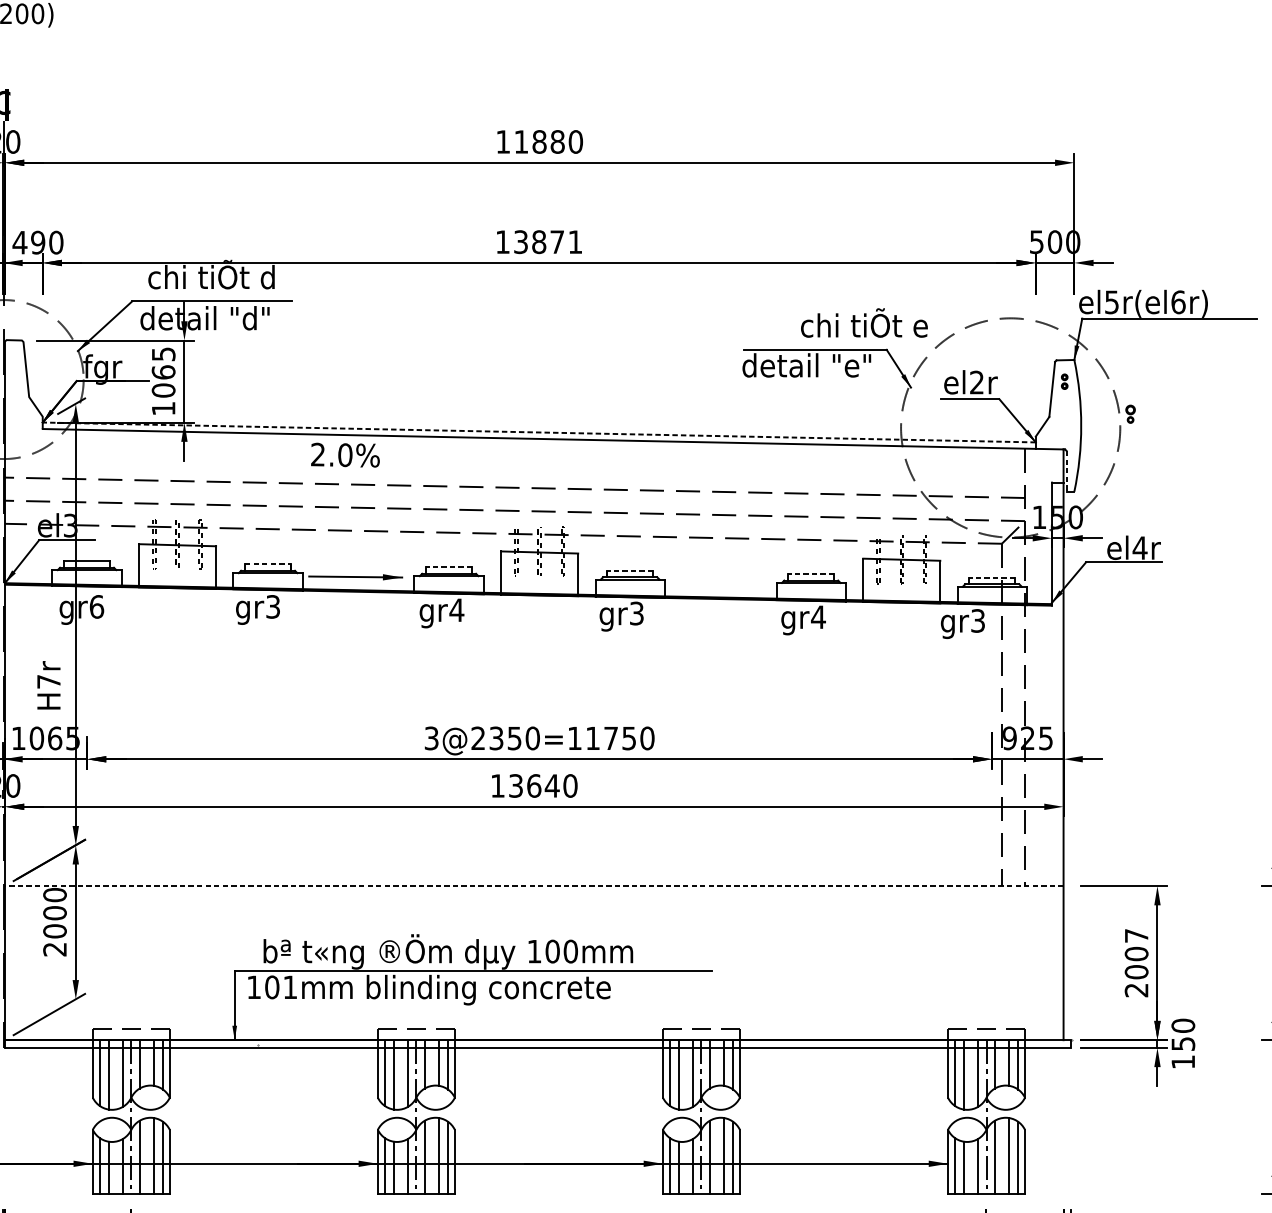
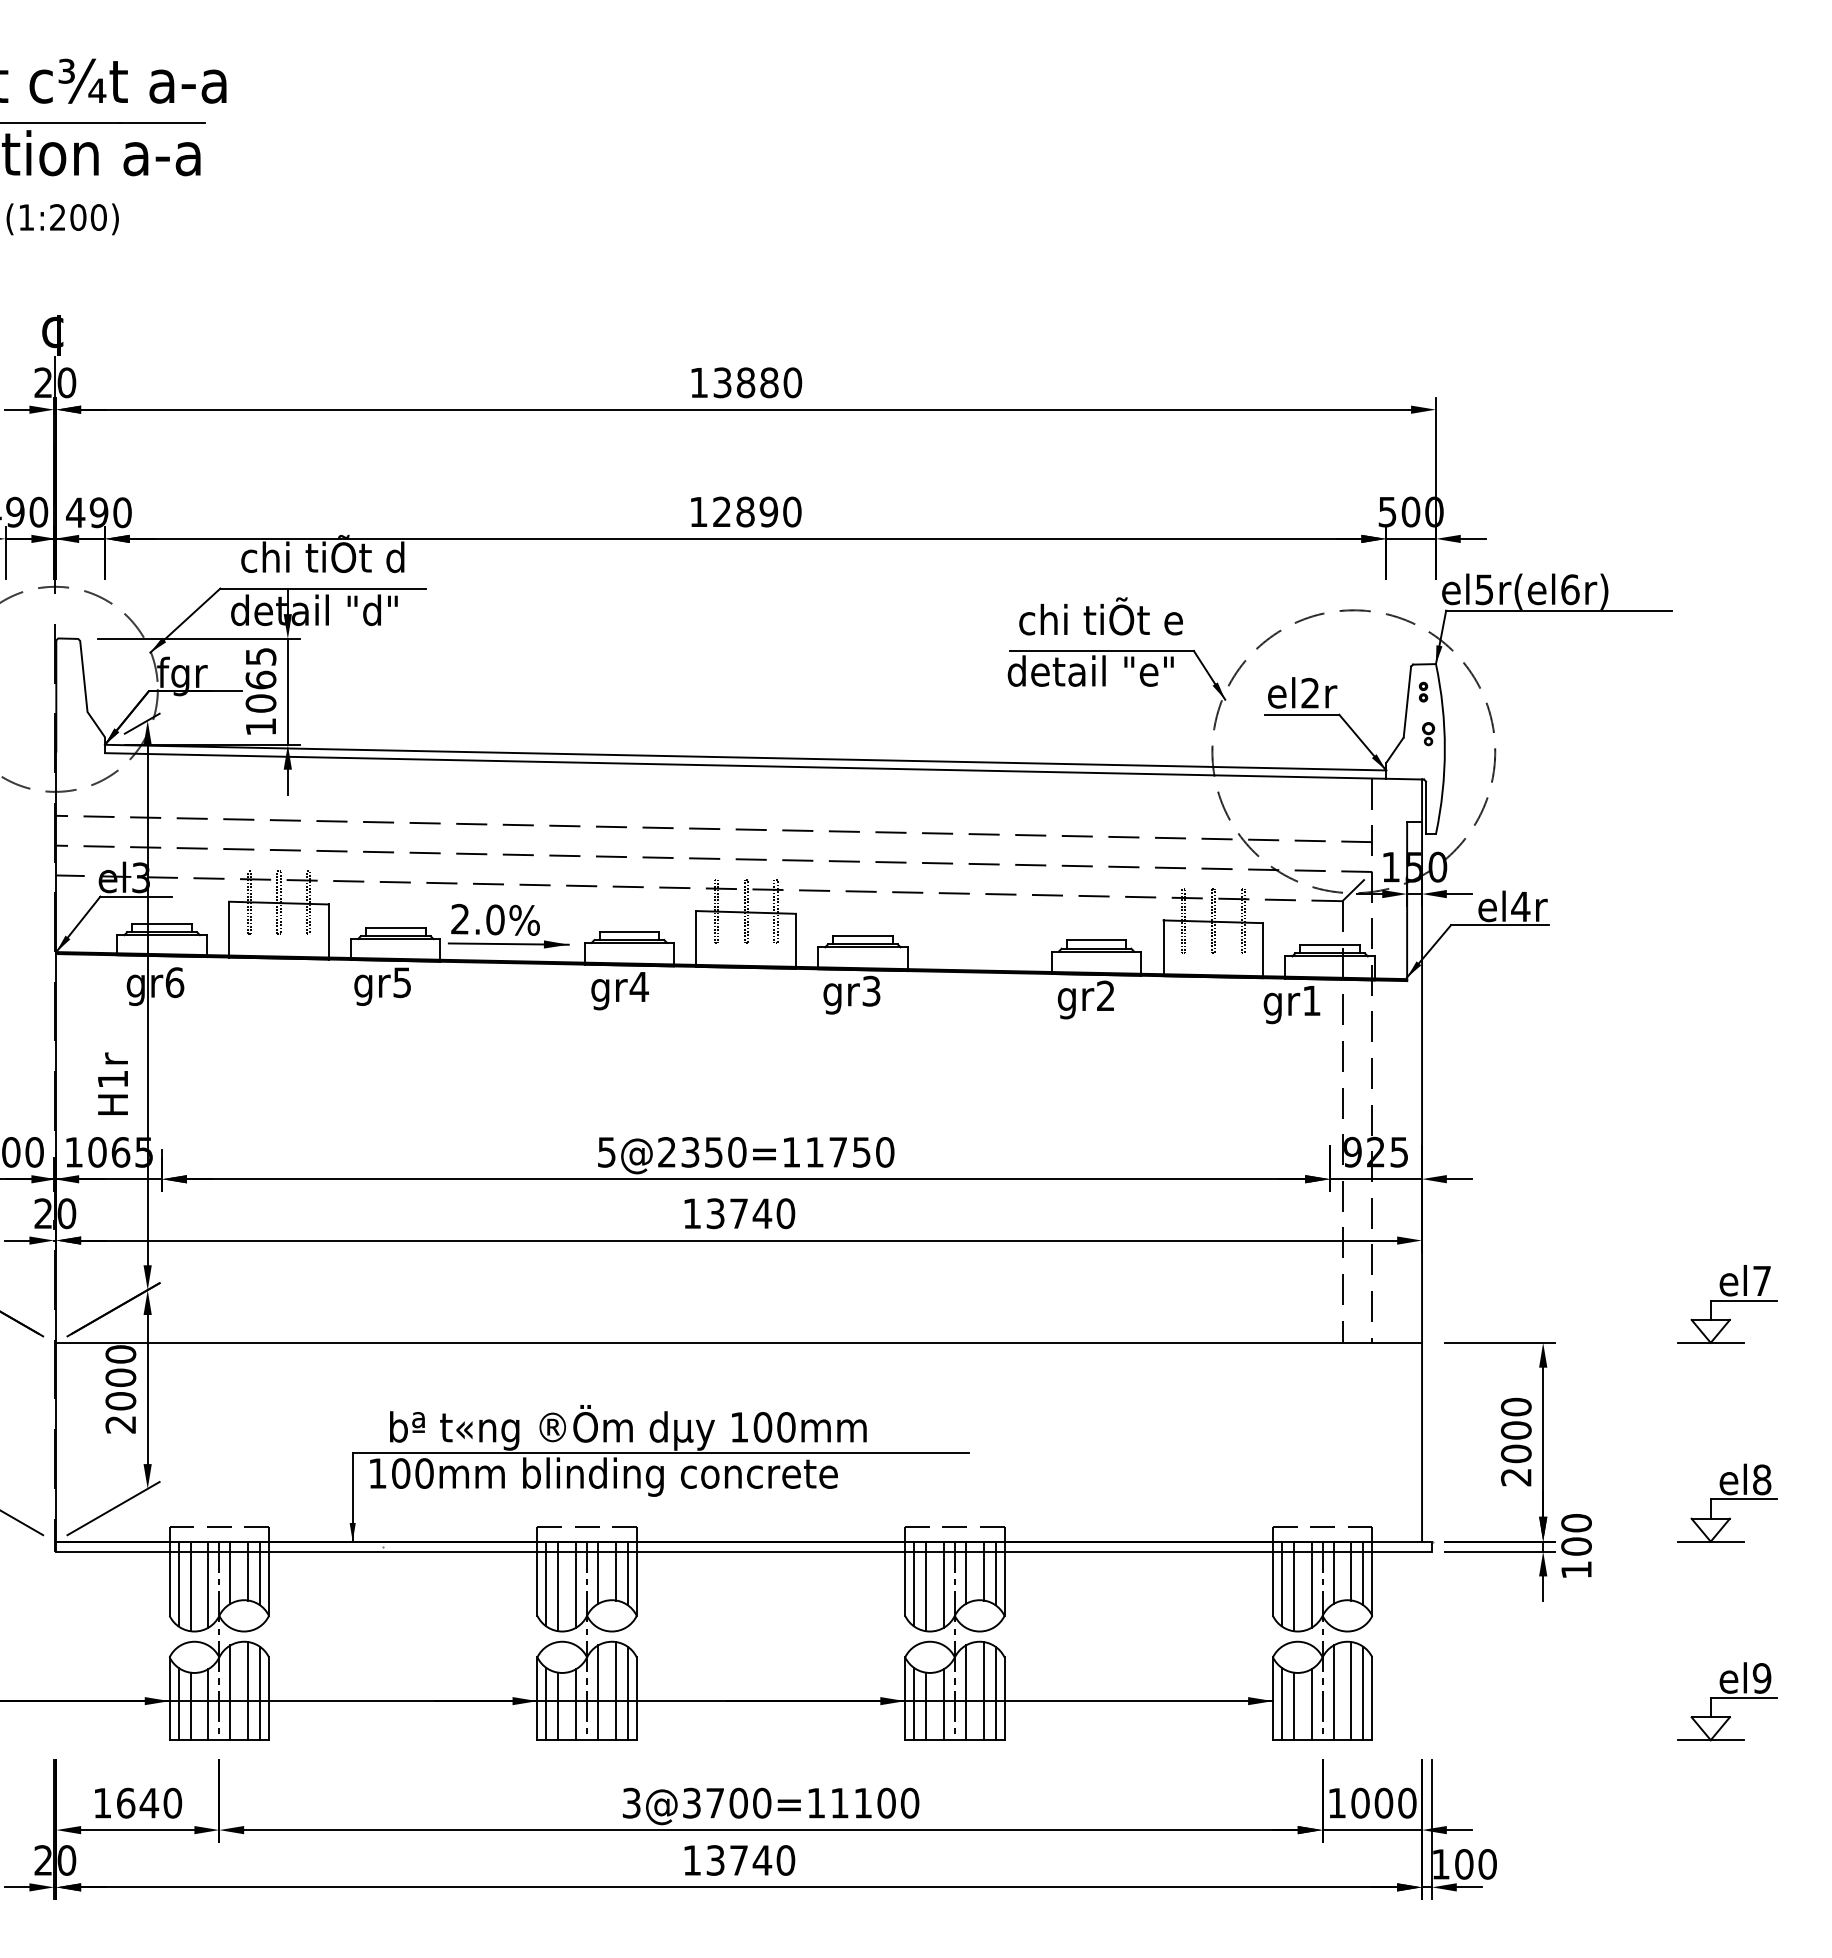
text: (521, 141) -> (722, 382), 11880 -> 13880
text: (548, 241) -> (757, 511), 13871 -> 12890
text: (863, 323) -> (1100, 616), moved
part: (1130, 414) -> (1428, 734), moved
line: (539, 432) -> (745, 757), dashed -> solid
text: (345, 454) -> (495, 919), moved
line: (1067, 471) -> (1426, 808), dashed -> solid
line: (267, 564) -> (395, 927), dashed -> solid
line: (449, 567) -> (629, 931), dashed -> solid
line: (629, 570) -> (862, 935), dashed -> solid
line: (811, 574) -> (1096, 940), dashed -> solid
line: (992, 577) -> (1330, 944), dashed -> solid
text: (273, 606) -> (402, 982), gr3 -> gr5
text: (818, 616) -> (1105, 995), gr4 -> gr2
text: (977, 620) -> (1311, 1000), gr3 -> gr1
text: (48, 681) -> (112, 1078), H7r -> H1r
text: (431, 738) -> (606, 1152), 3@2350=11750 -> 5@2350=11750
text: (534, 785) -> (739, 1213), 13640 -> 13740
line: (534, 885) -> (739, 1342), dashed -> solid
text: (1136, 935) -> (1516, 1406), 2007 -> 2000
text: (290, 987) -> (424, 1473), 101mm -> 100mm
text: (1183, 1043) -> (1576, 1546), 150 -> 100

